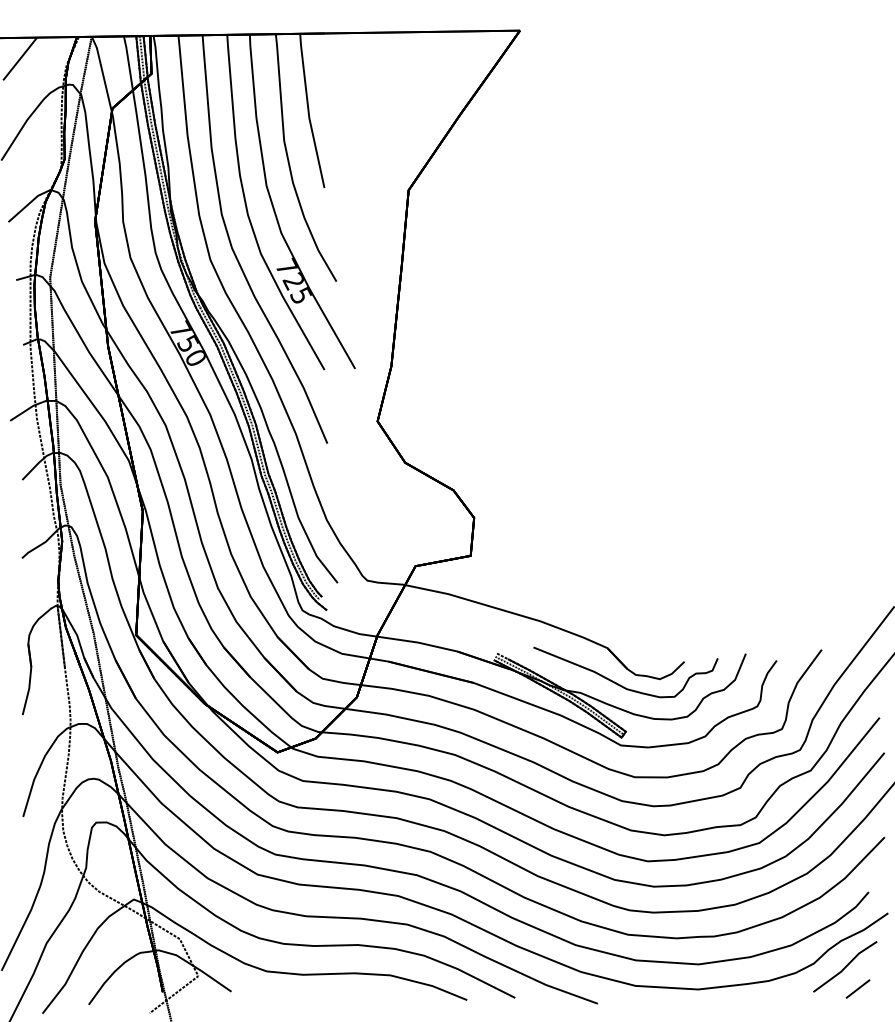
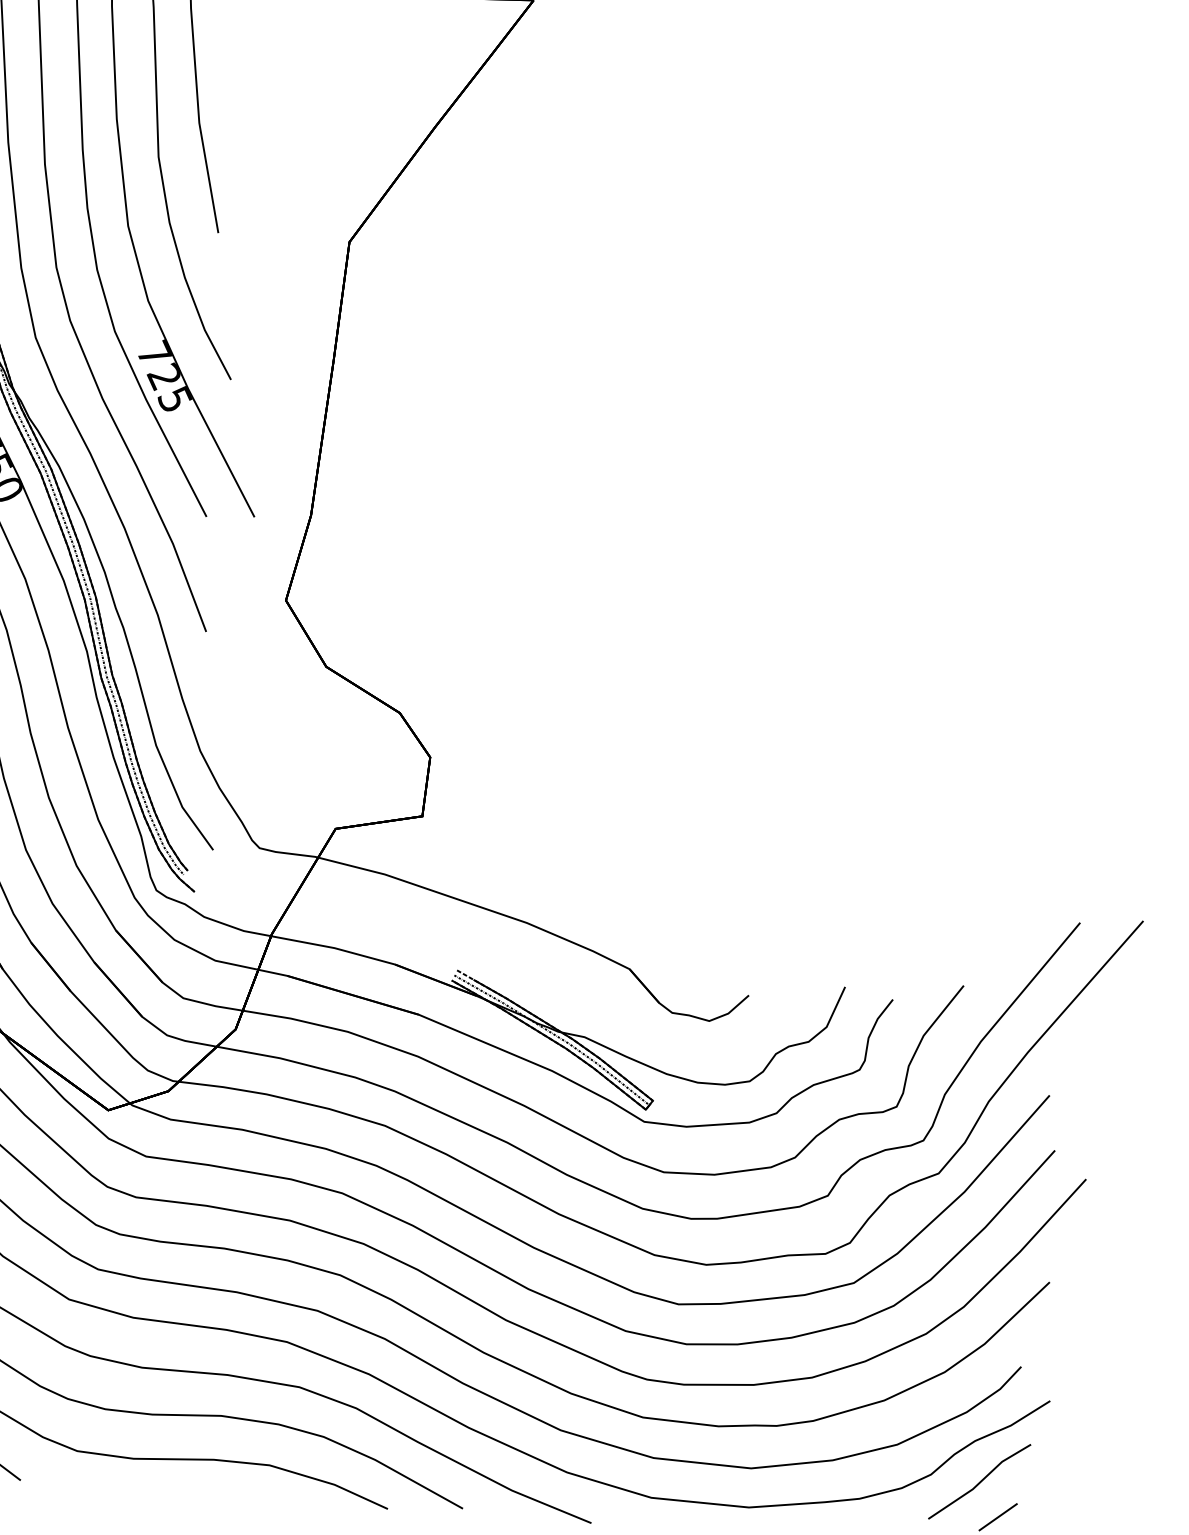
part: (620, 684) -> (647, 1026), removed

